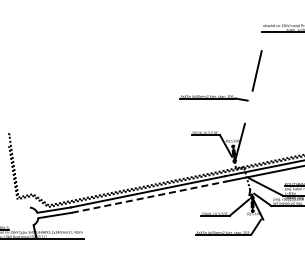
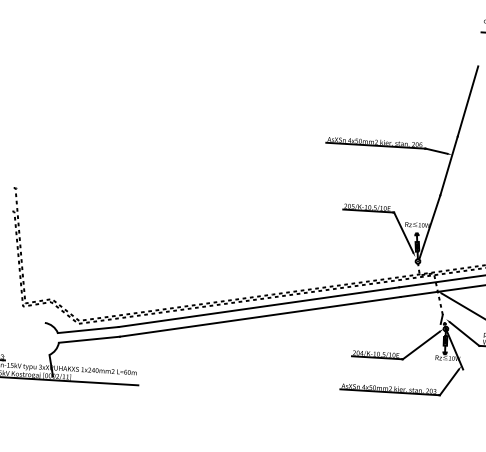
line: (248, 106) -> (448, 164), added
line: (149, 197) -> (260, 317), dashed -> solid

